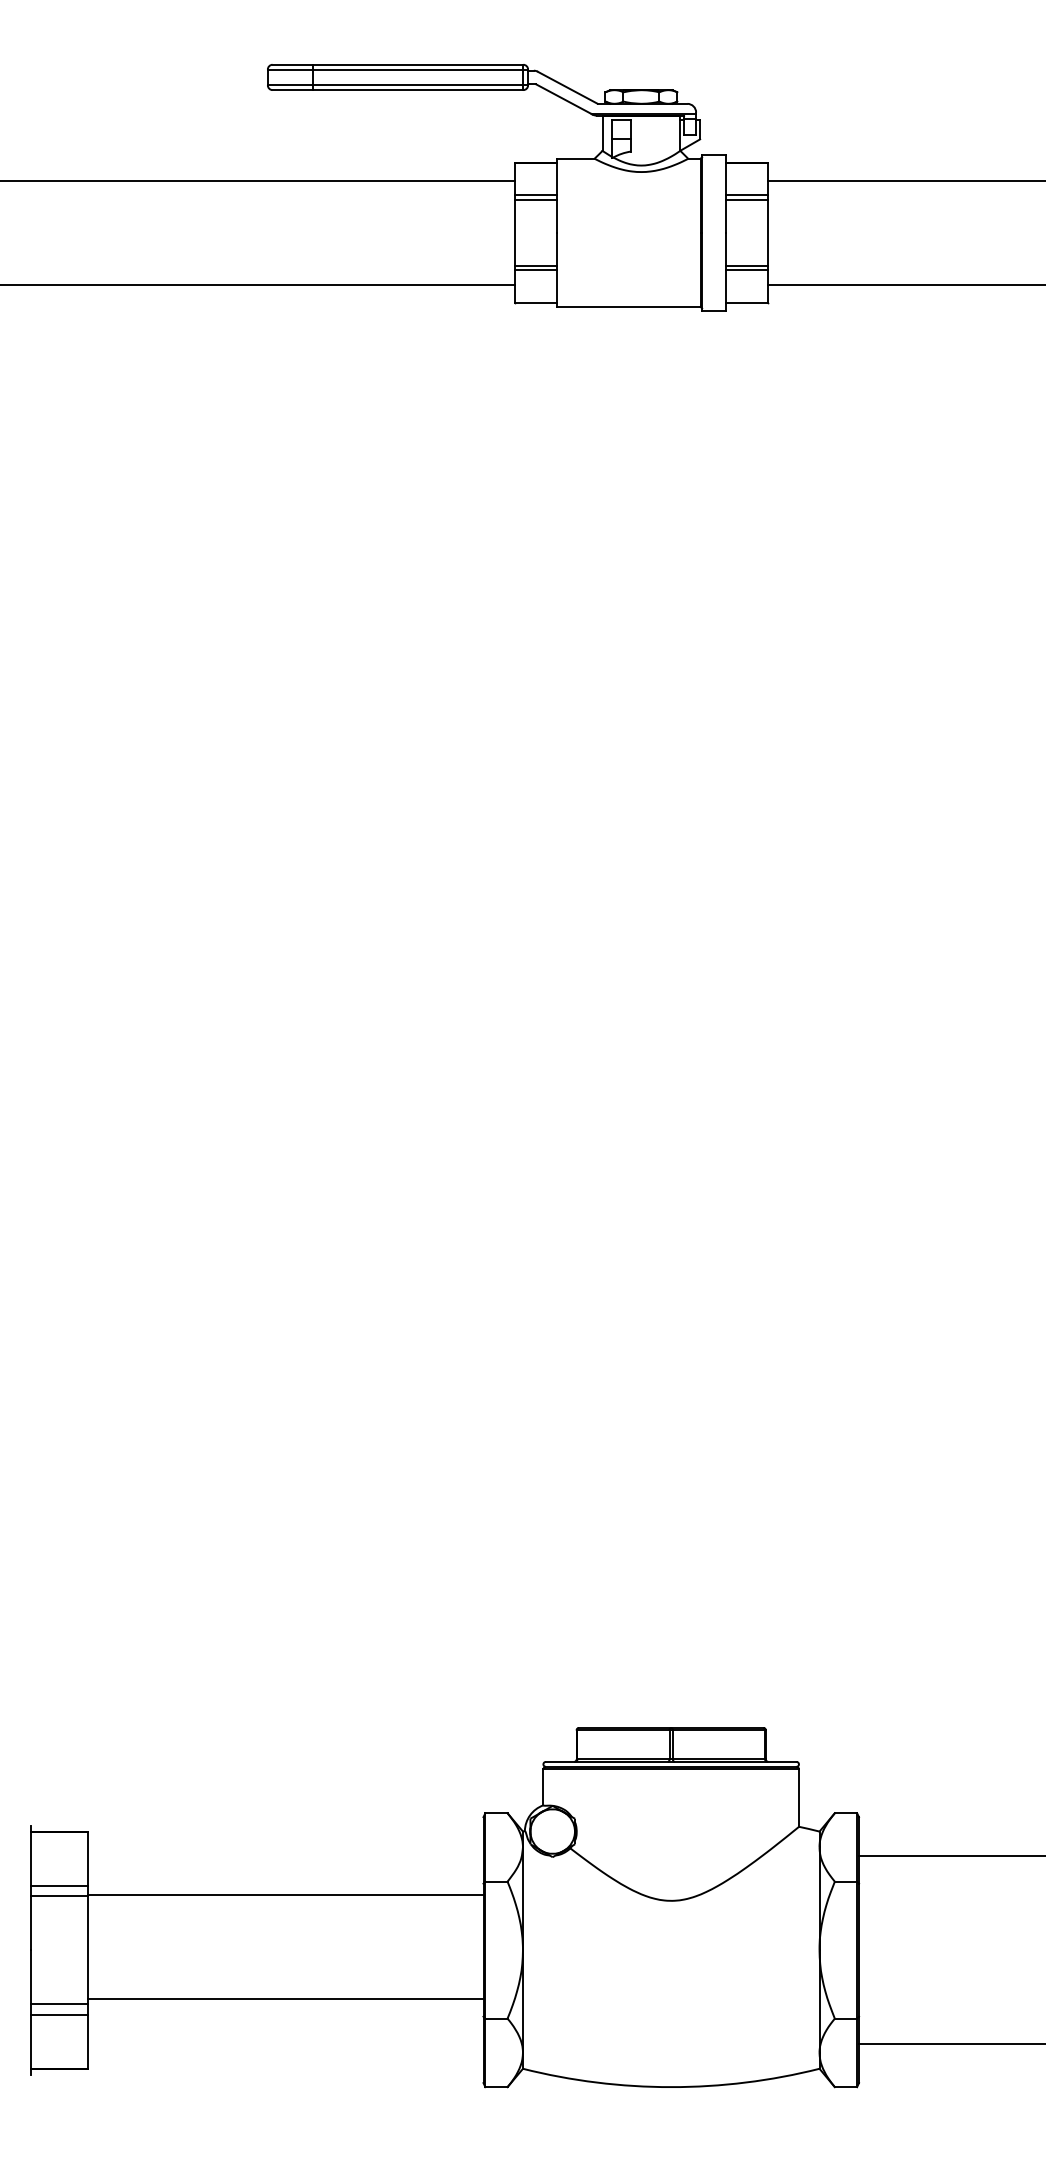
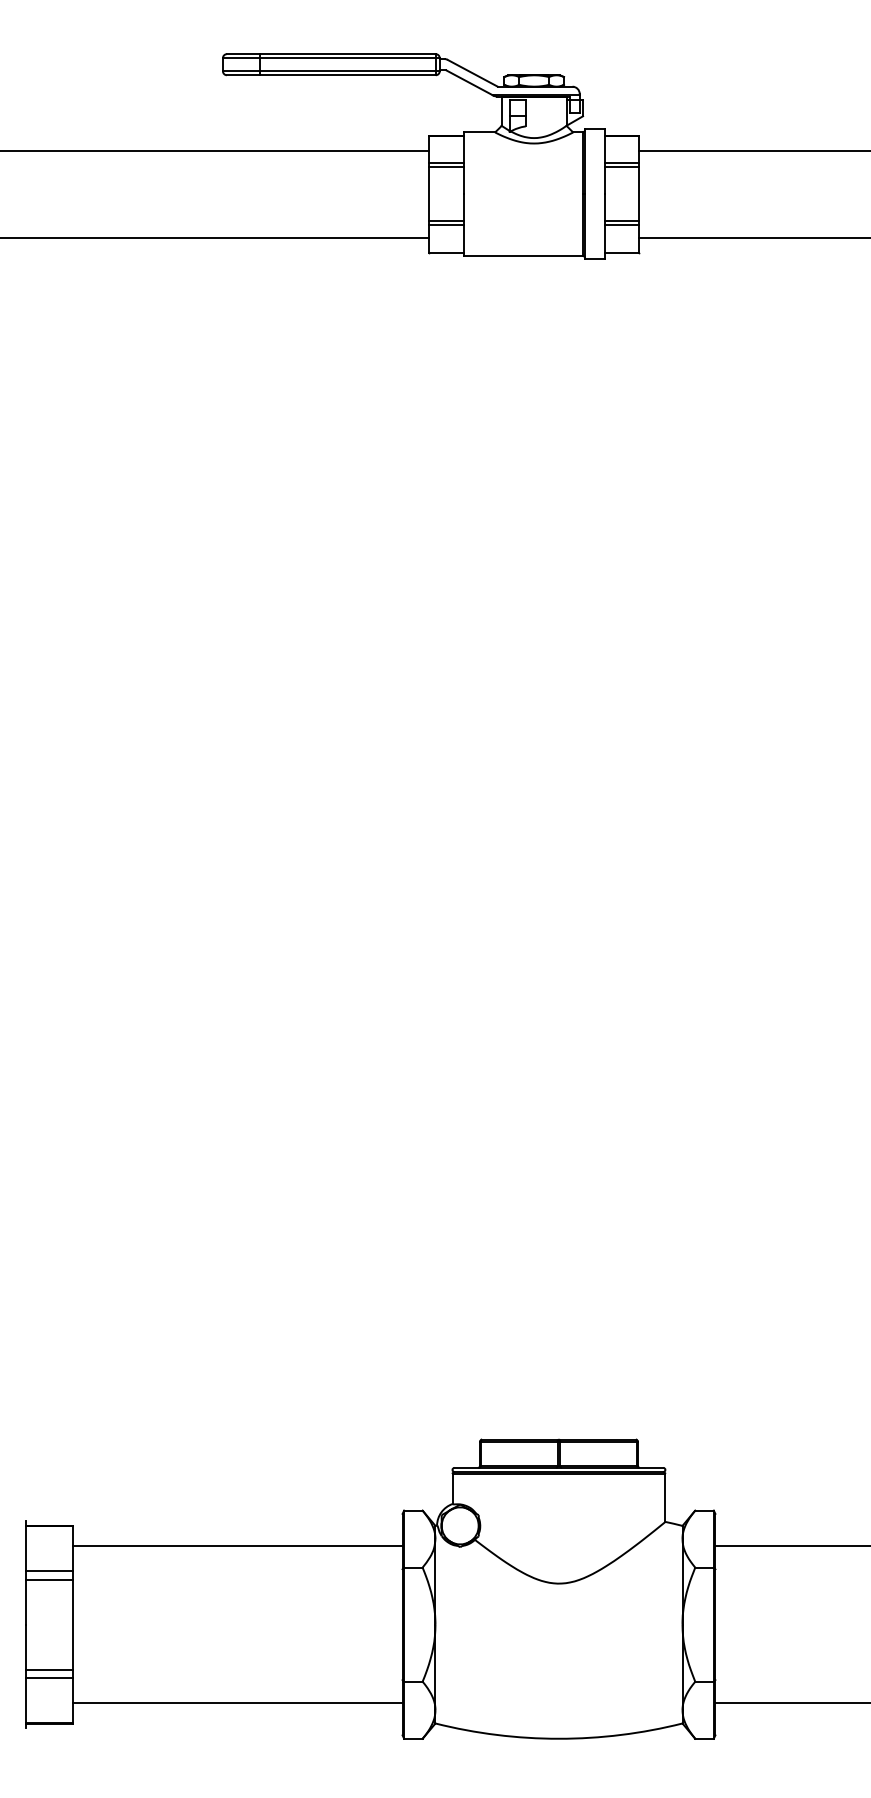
line: (285, 1895) -> (237, 1546), moved
line: (285, 1999) -> (237, 1703), moved

